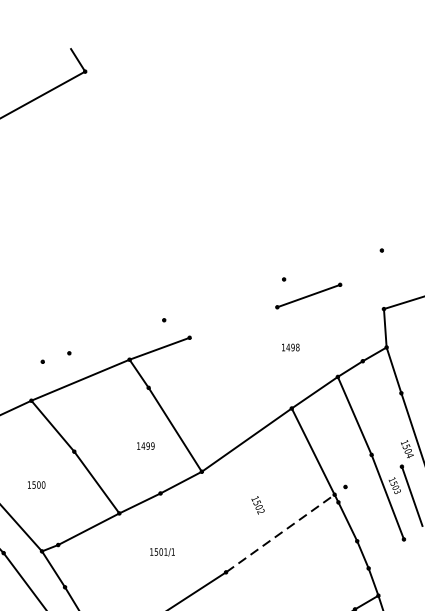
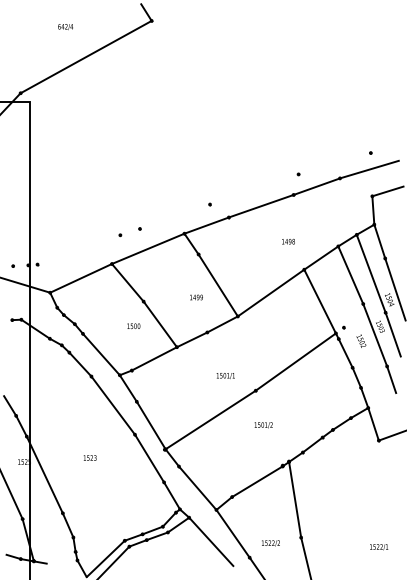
line: (380, 272) -> (369, 169), added
line: (233, 322) -> (261, 206), added
text: (290, 347) -> (288, 241), moved
line: (381, 413) -> (370, 273), added
text: (36, 485) -> (133, 326), moved
text: (258, 504) -> (361, 340), moved
line: (281, 532) -> (296, 361), dashed -> solid
text: (162, 551) -> (225, 375), moved
line: (409, 557) -> (391, 379), added

